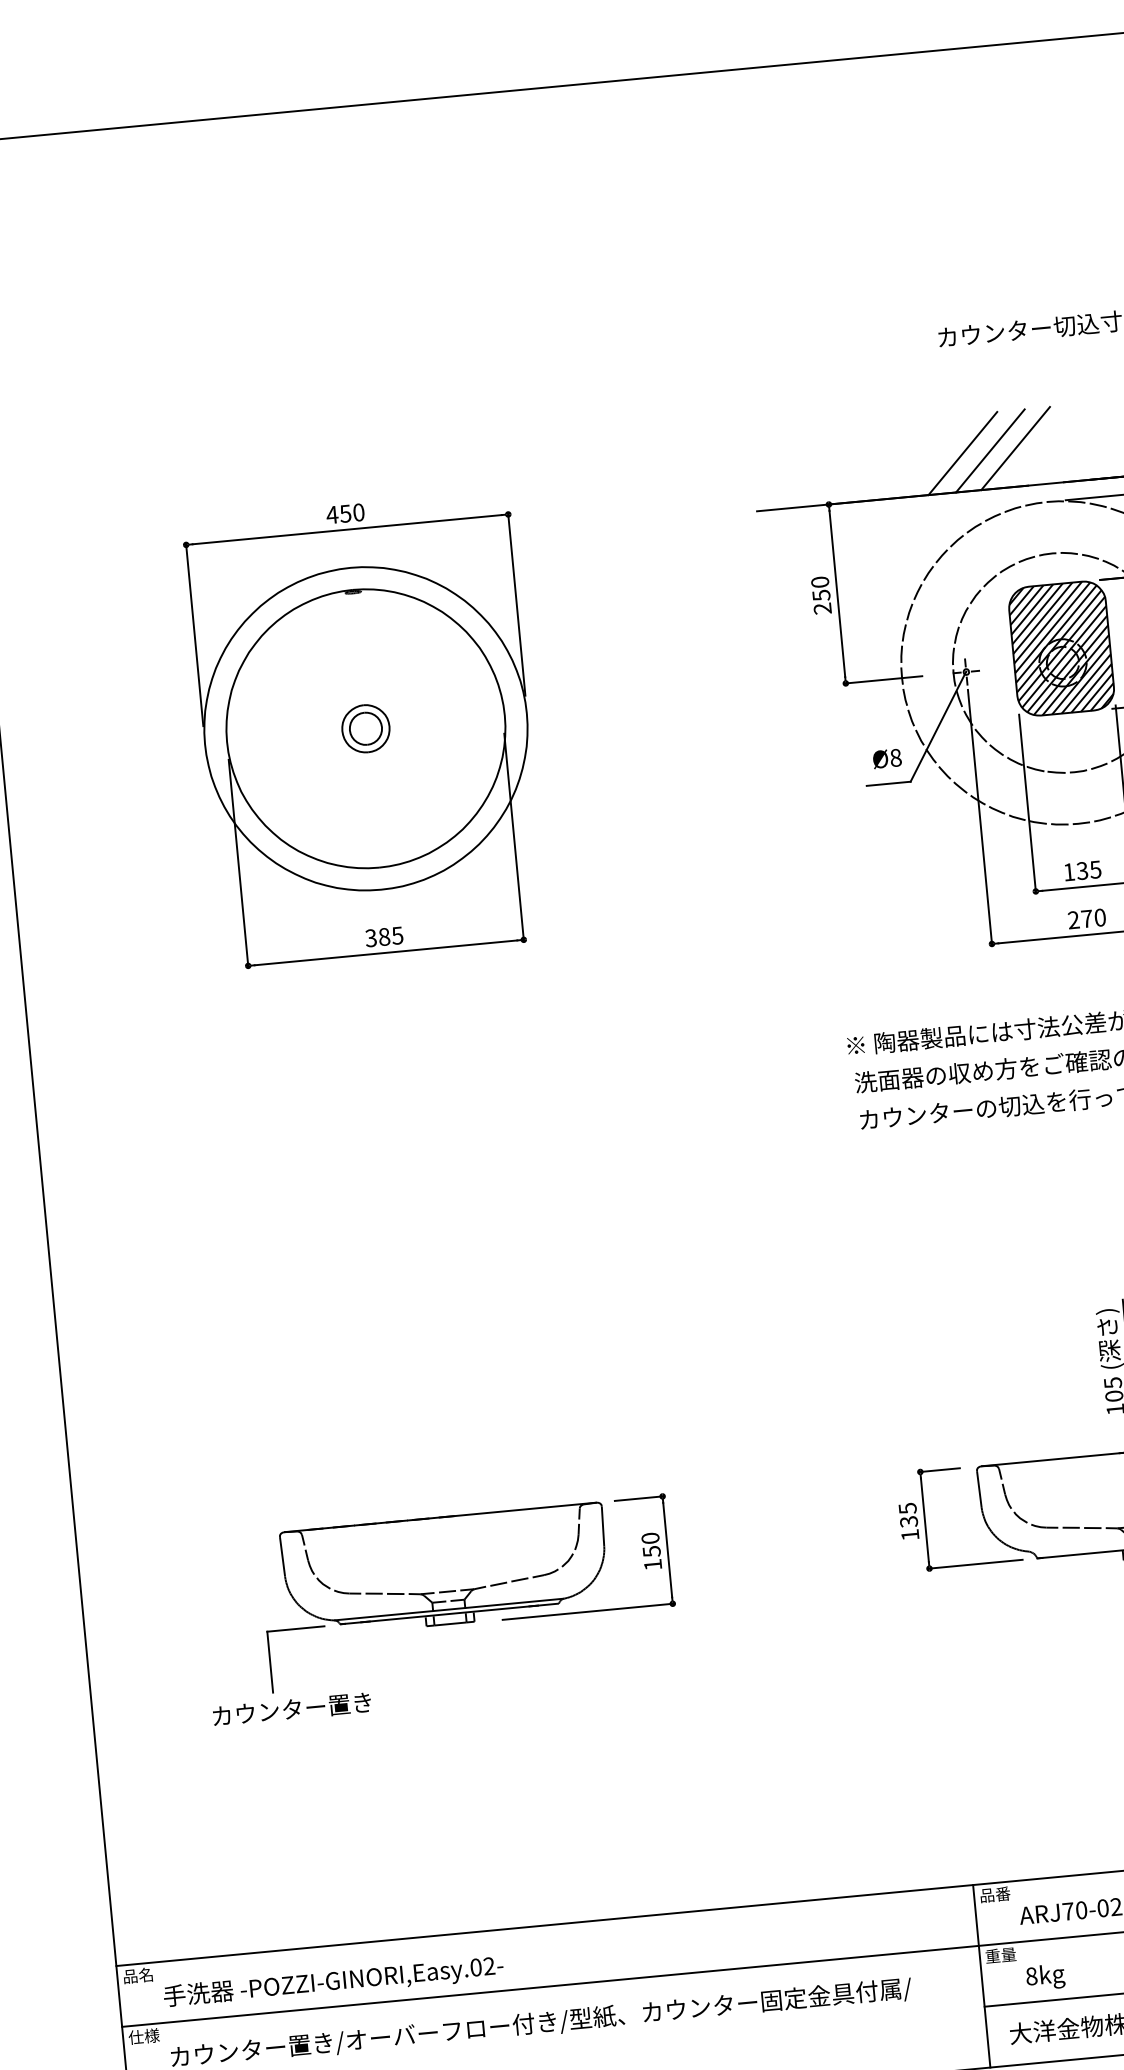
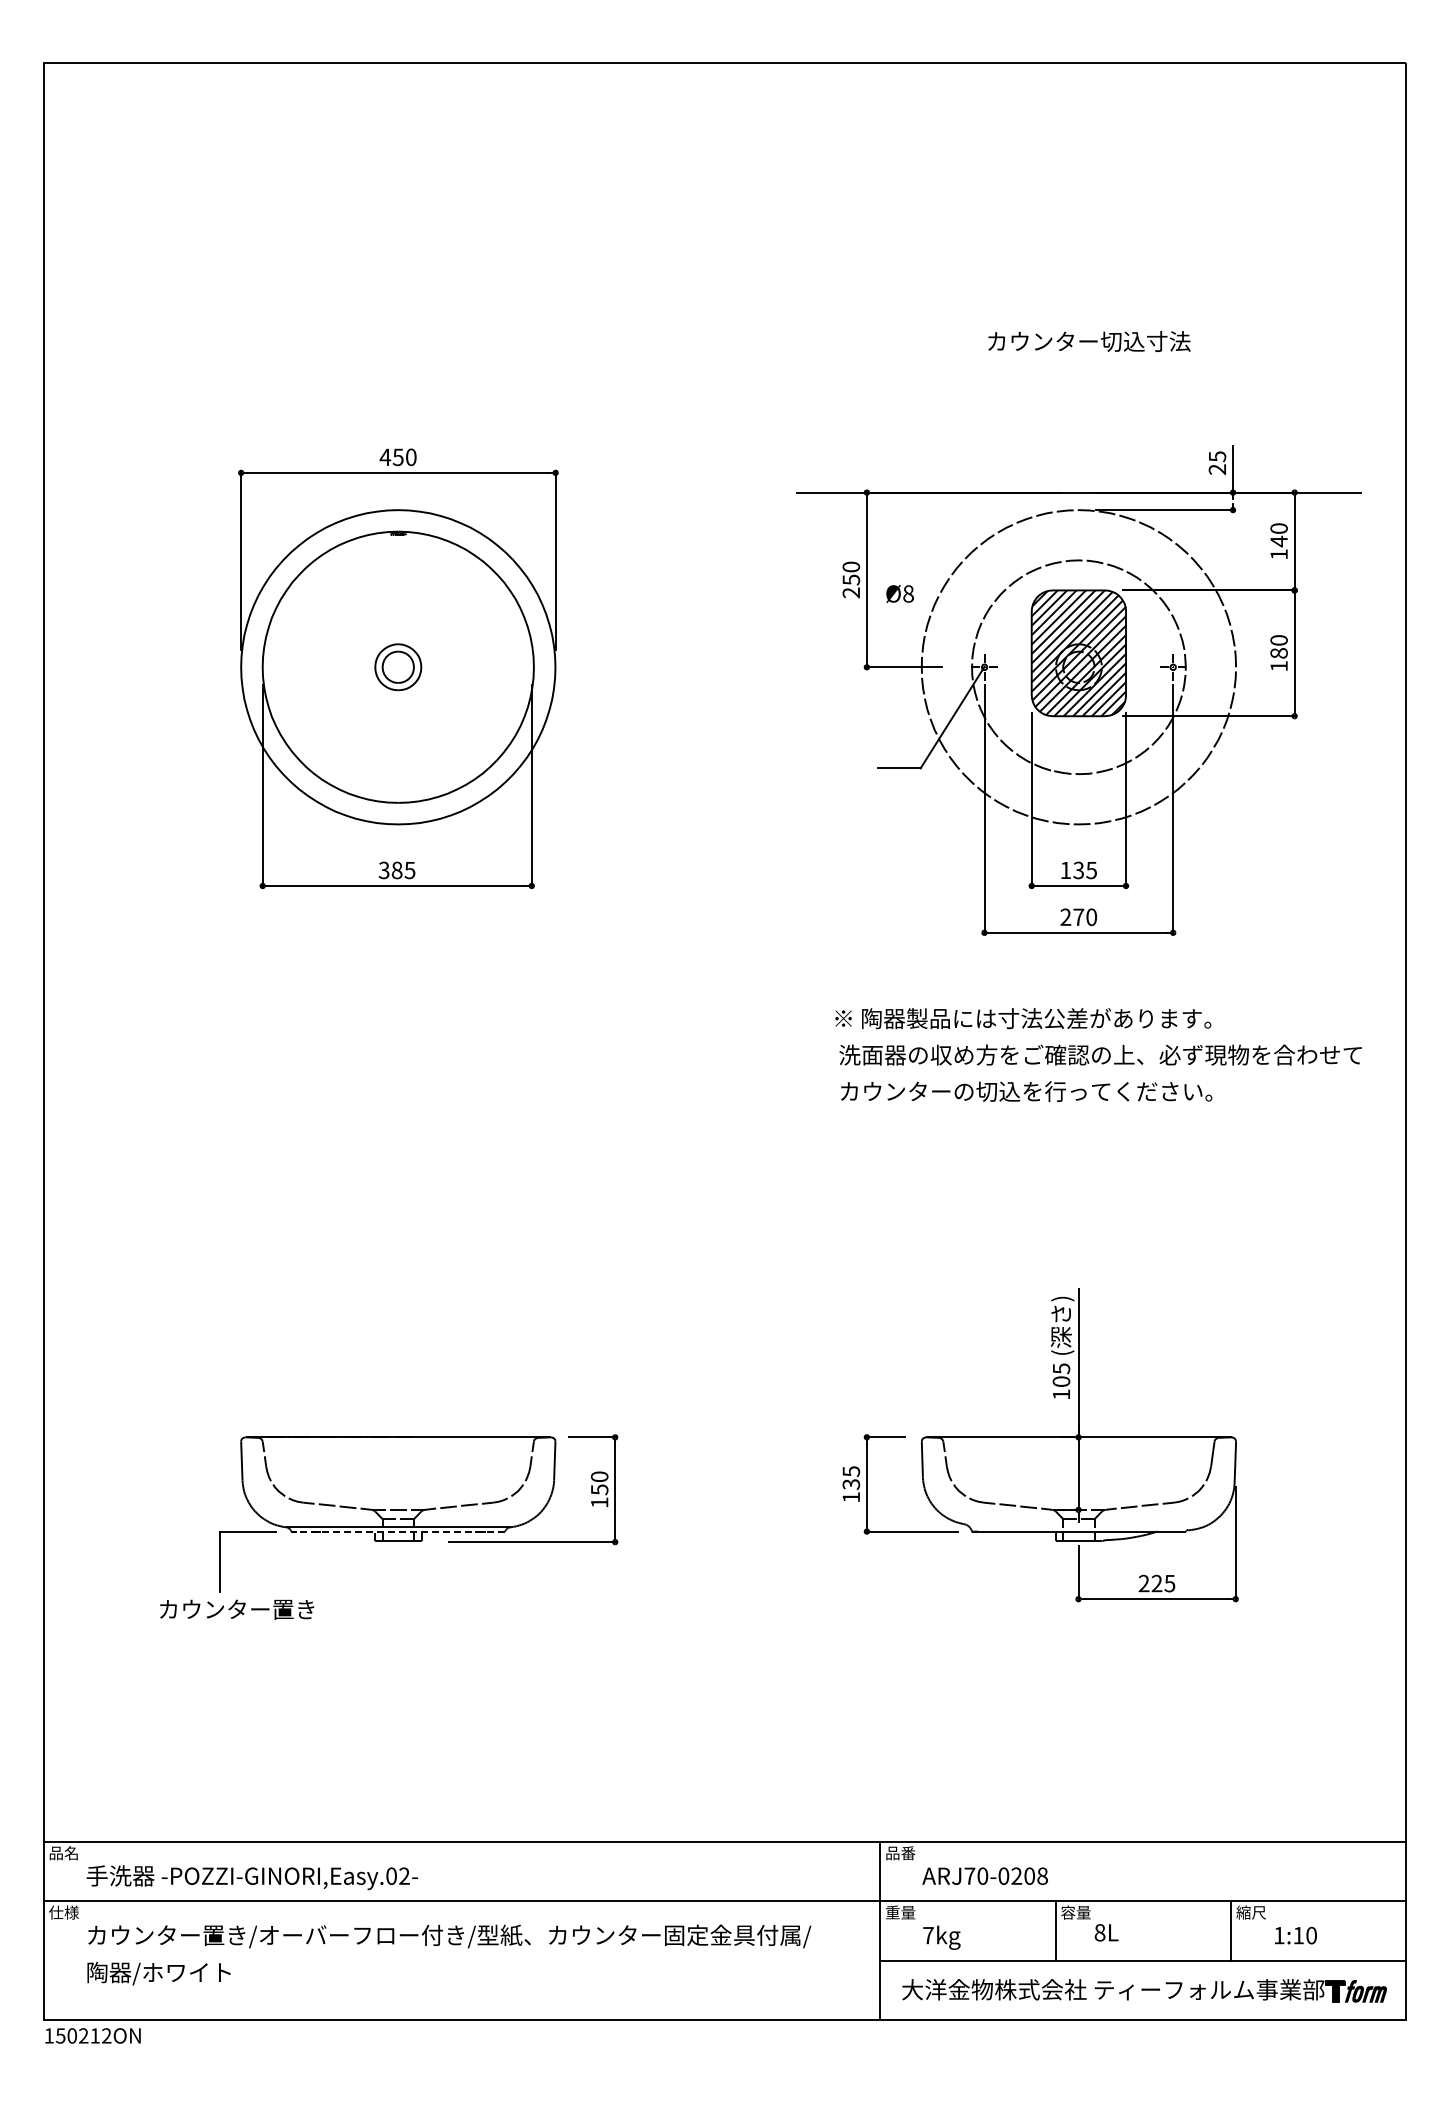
line: (1015, 448) -> (1052, 455), removed
line: (989, 450) -> (1027, 455), removed
line: (963, 453) -> (1001, 455), removed
text: (886, 758) -> (899, 593), moved
line: (449, 1613) -> (398, 1531), solid -> dashed
text: (1031, 1976) -> (928, 1935), 8kg -> 7kg

